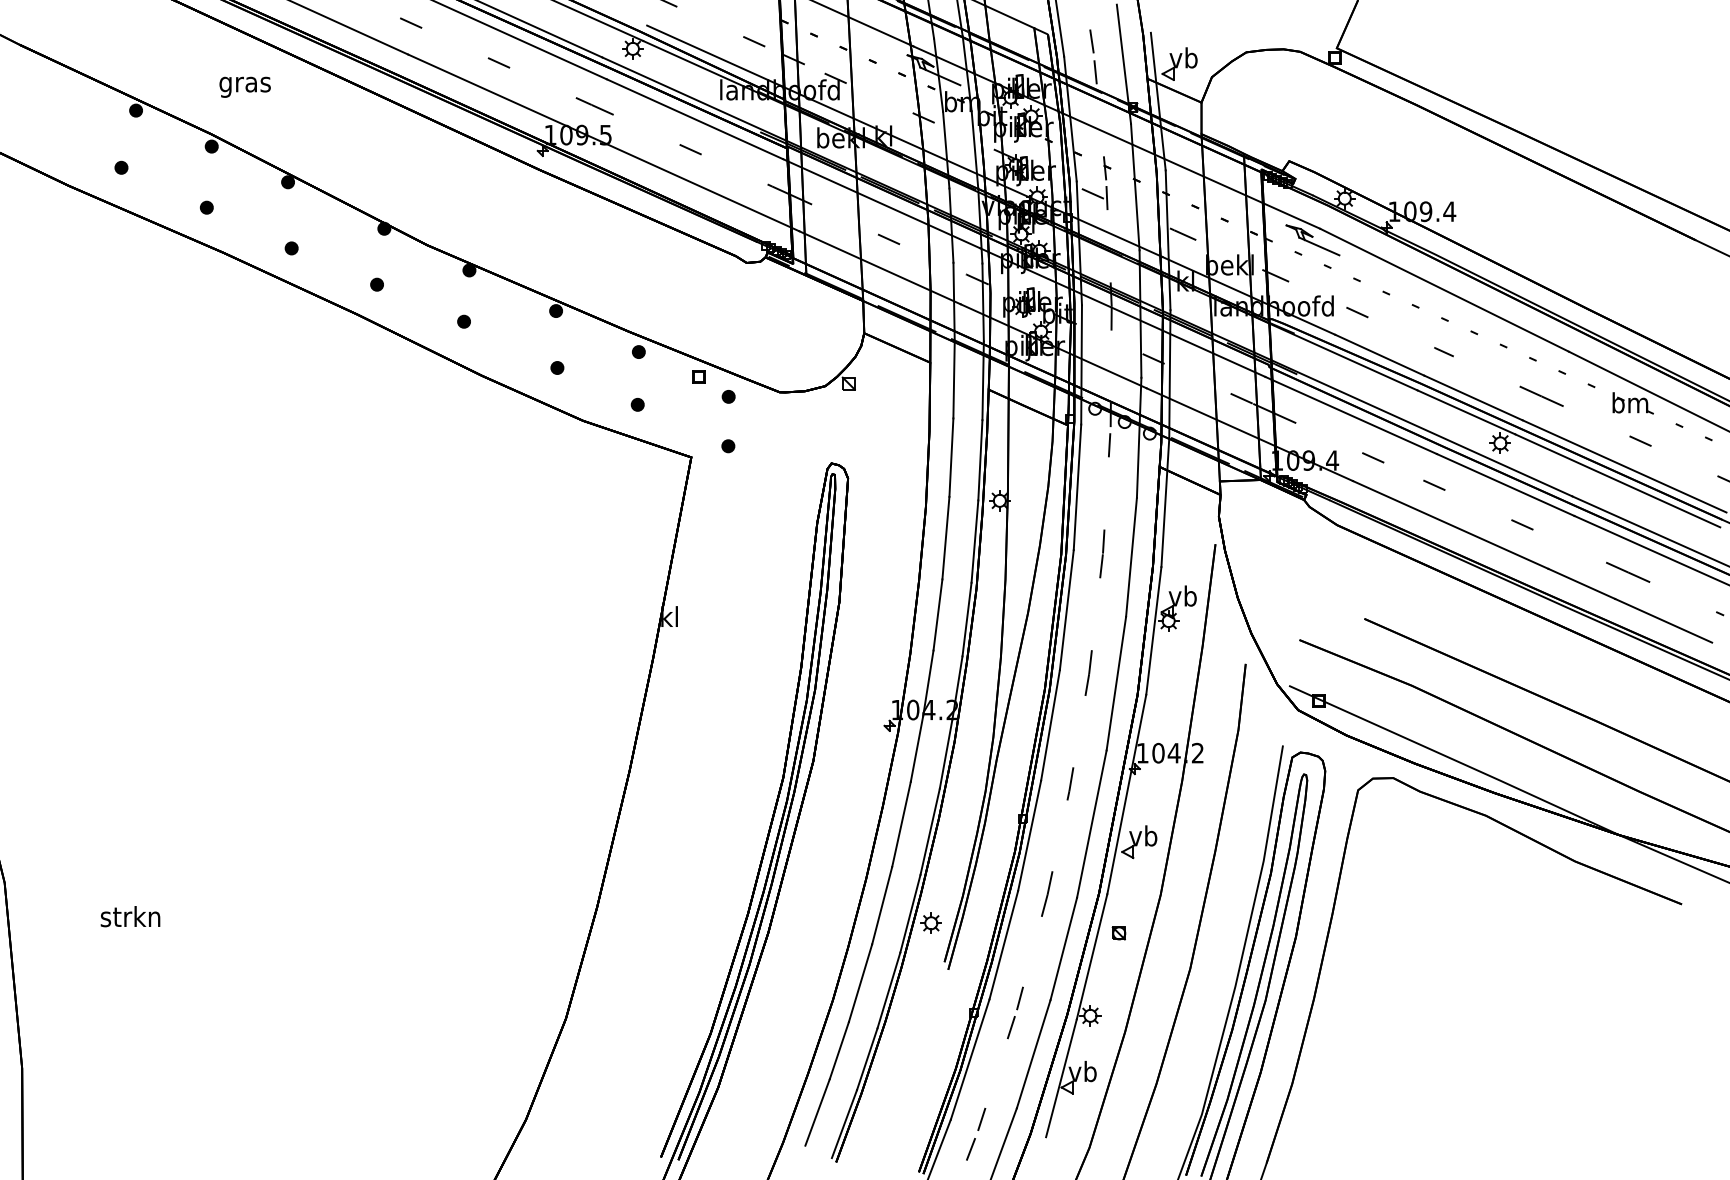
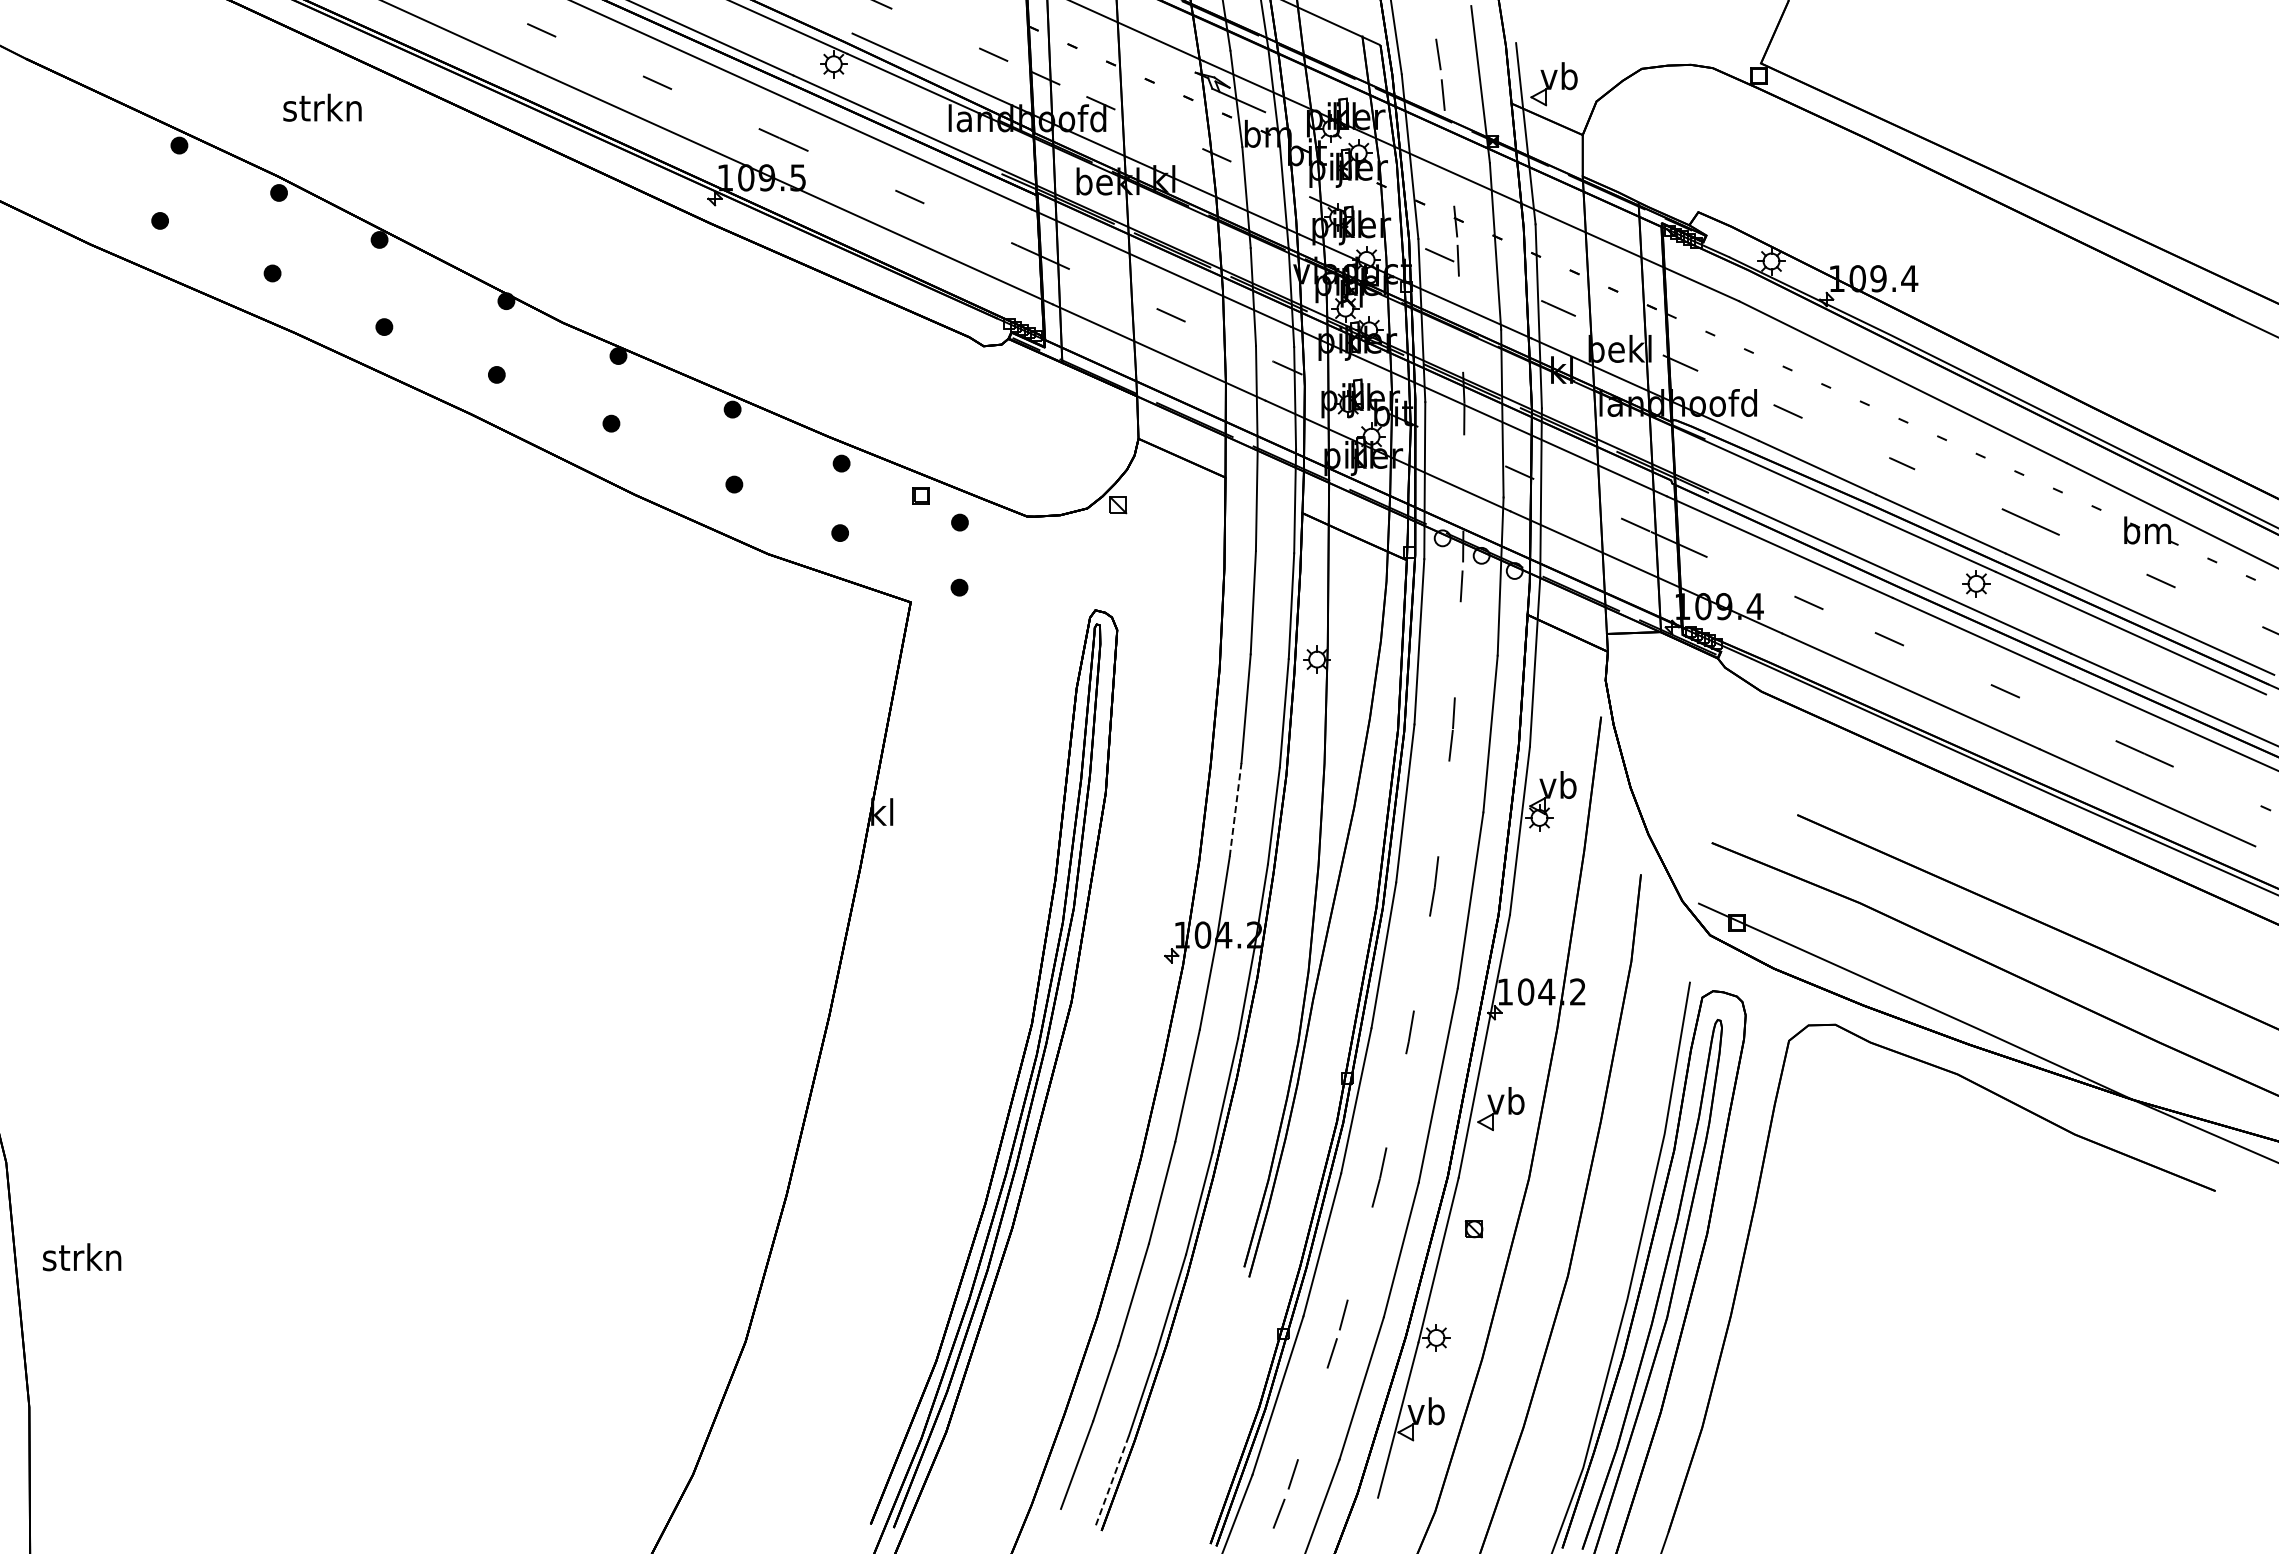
text: (244, 83) -> (322, 110), gras -> strkn
part: (1312, 240) -> (1729, 316), removed
line: (937, 614) -> (1235, 809), solid -> dashed
text: (130, 916) -> (82, 1257), moved
part: (931, 922) -> (1226, 1215), removed
line: (844, 1124) -> (1112, 1480), solid -> dashed

